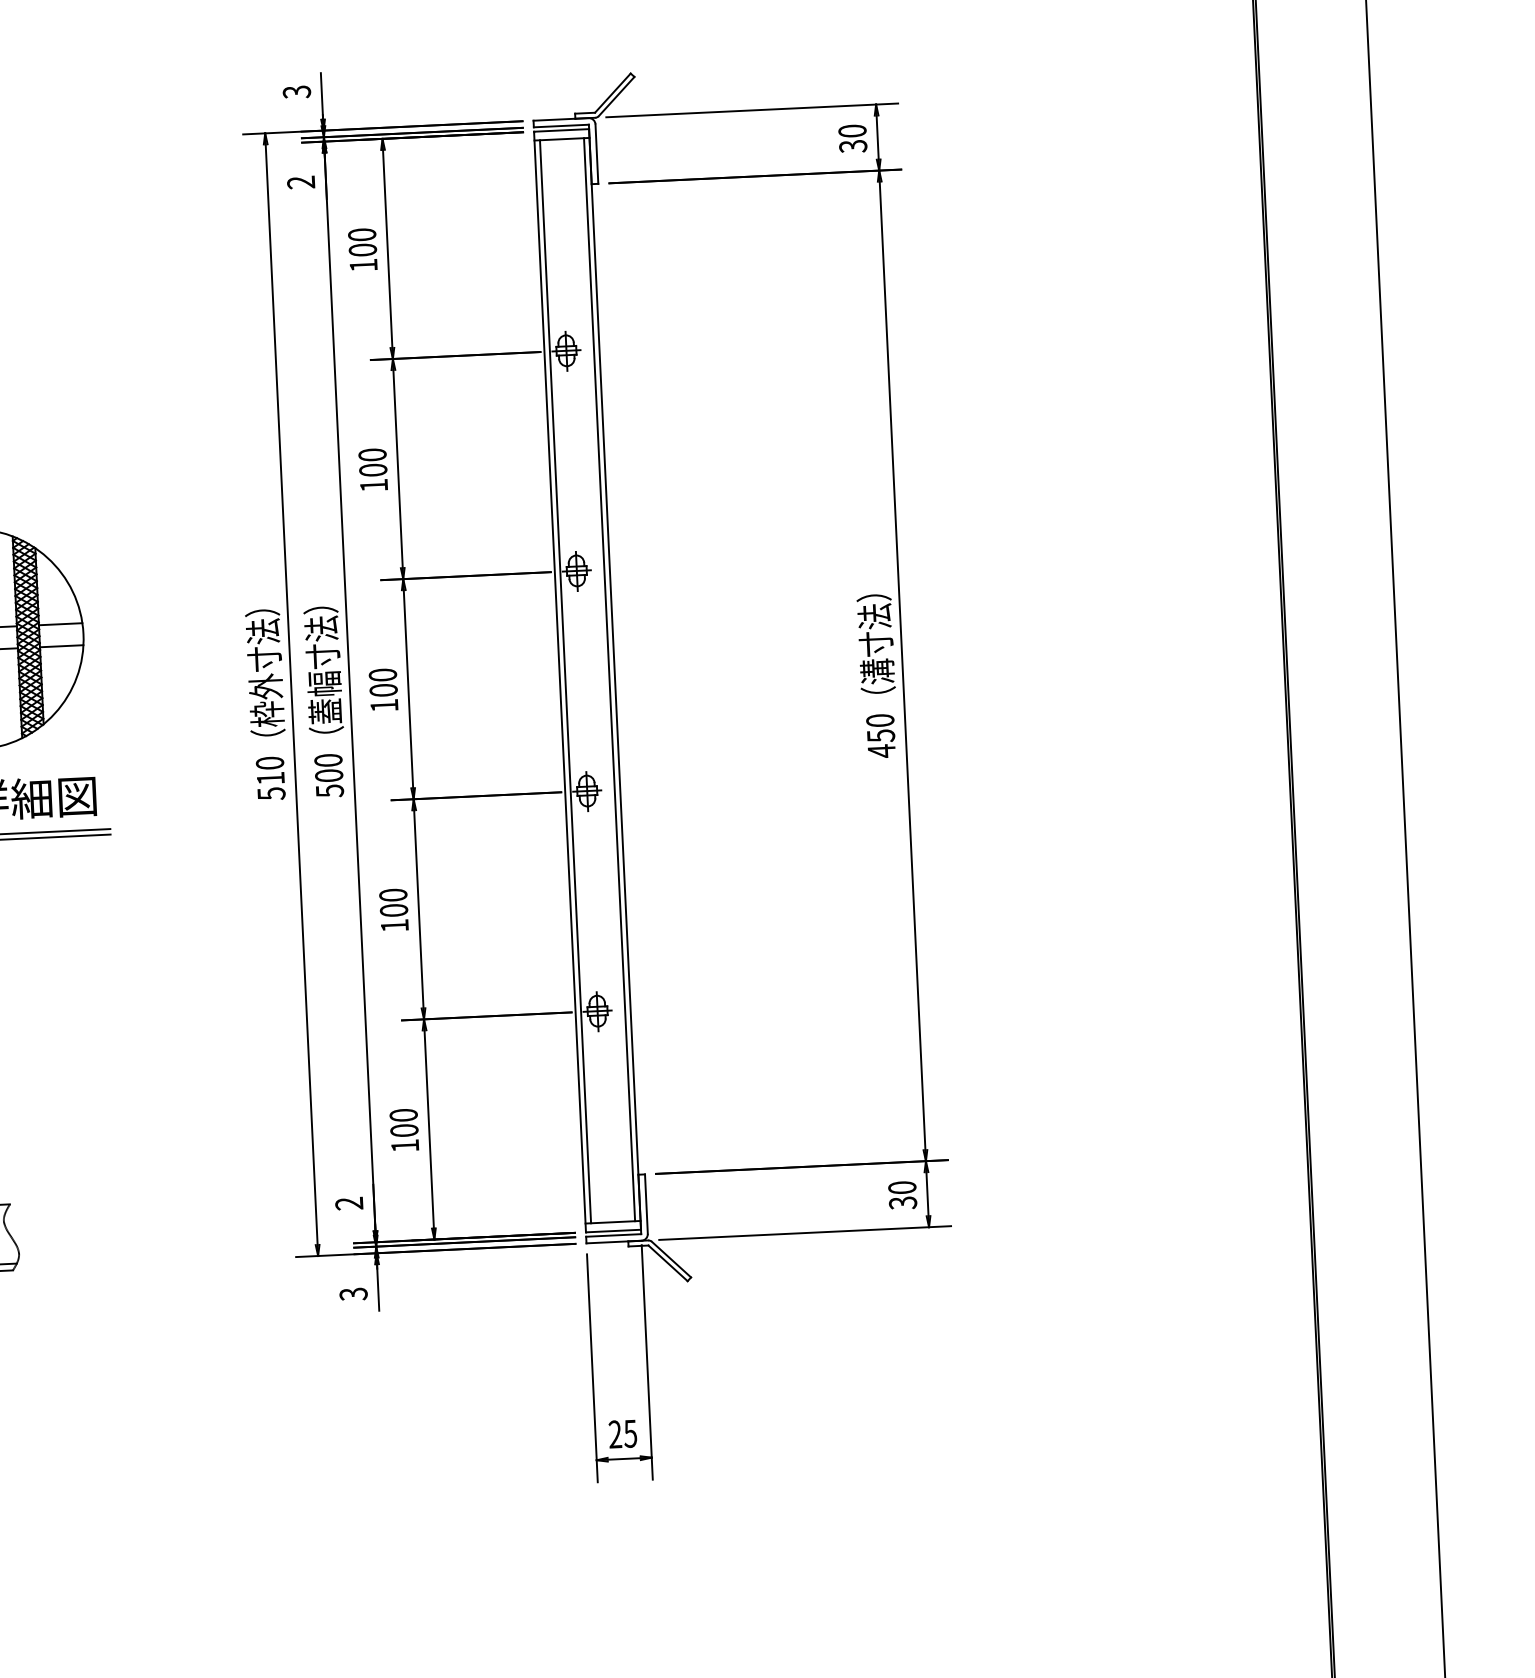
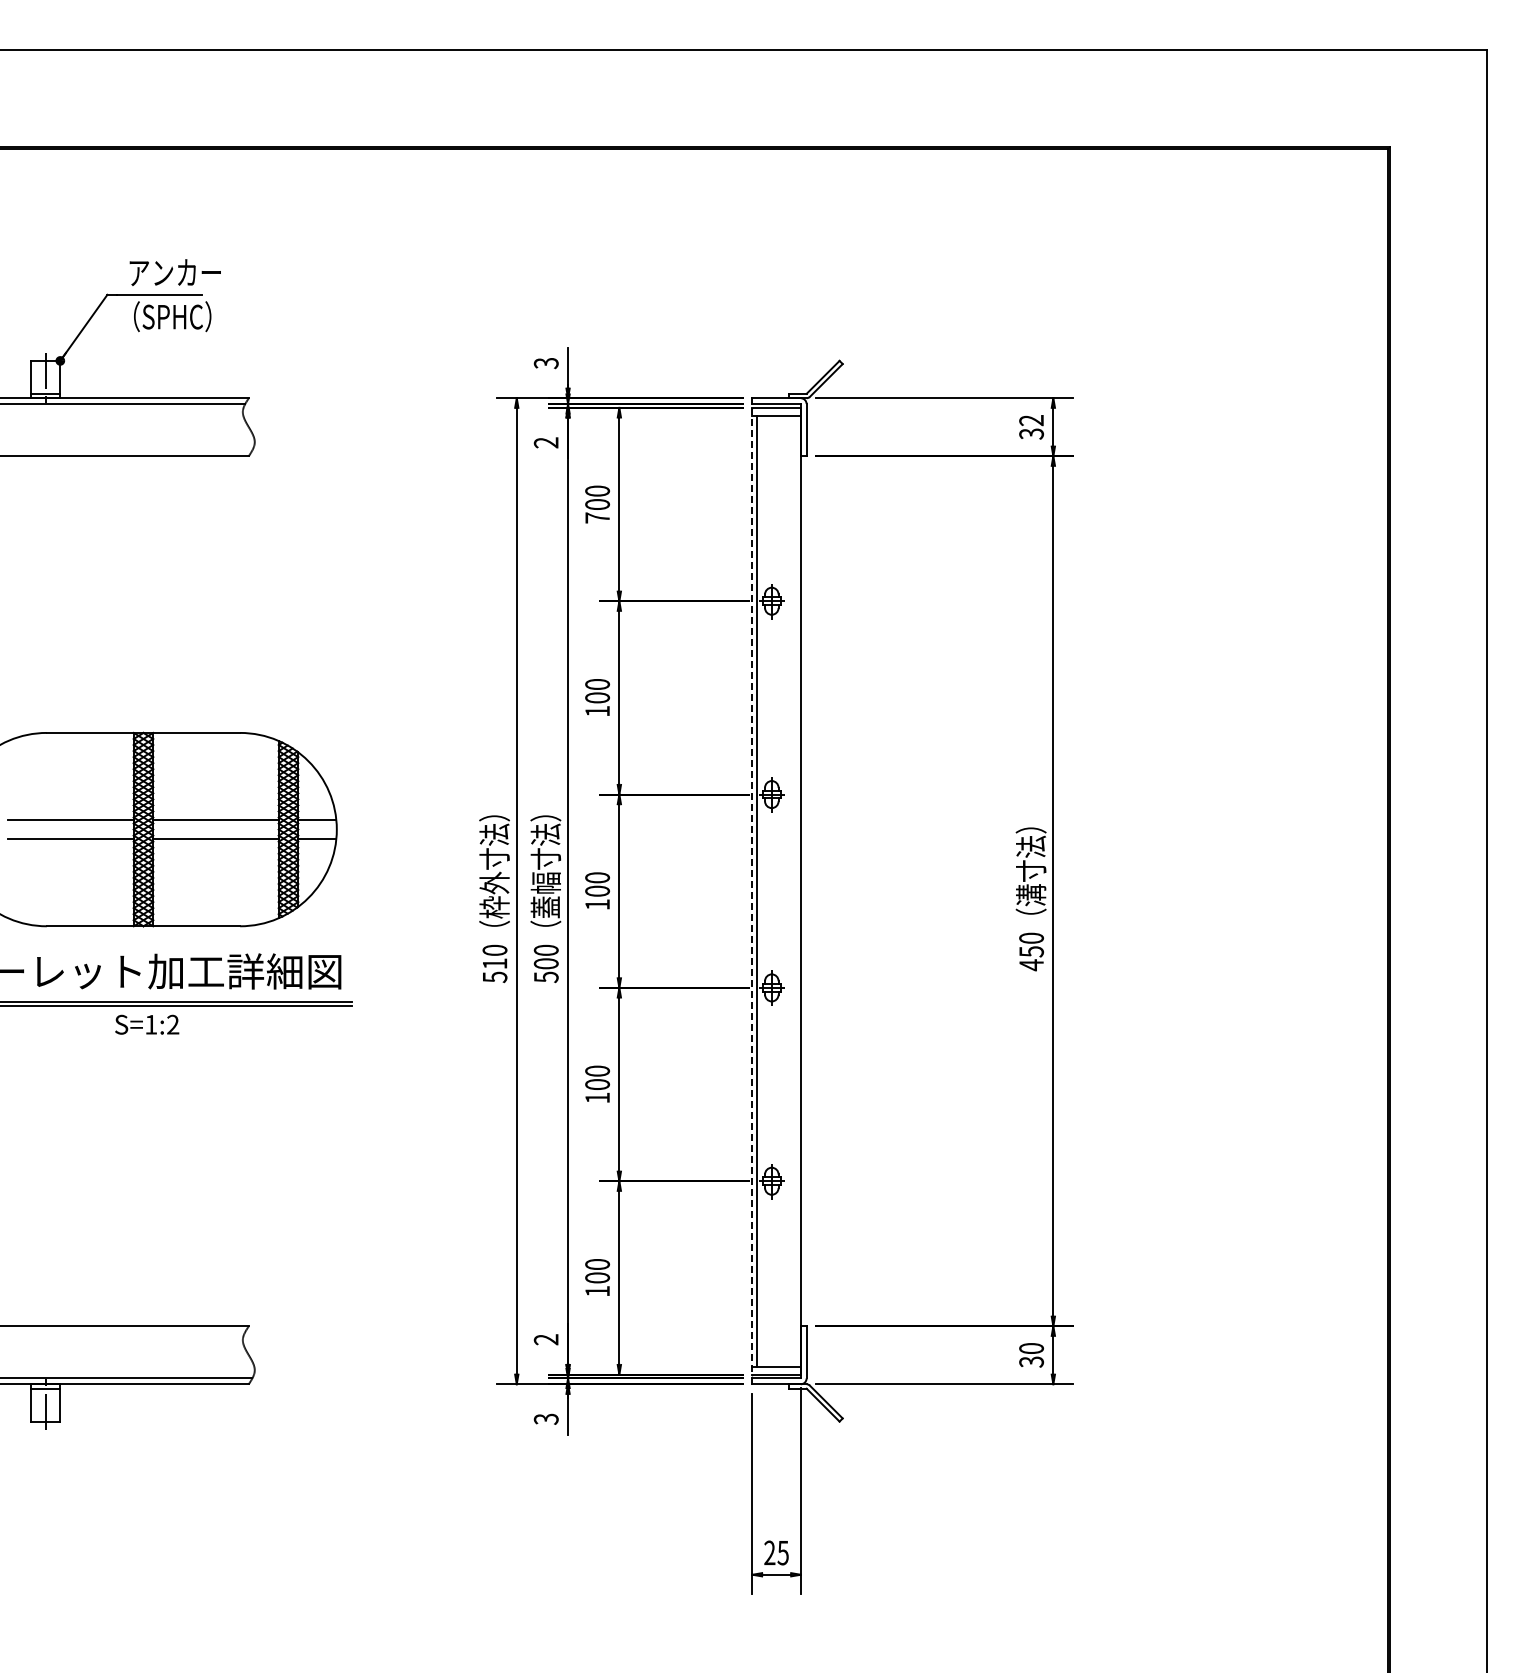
text: (852, 131) -> (1031, 420), 30 -> 32
text: (363, 264) -> (597, 517), 100 -> 700
line: (608, 678) -> (795, 890), removed
line: (560, 682) -> (752, 891), solid -> dashed

